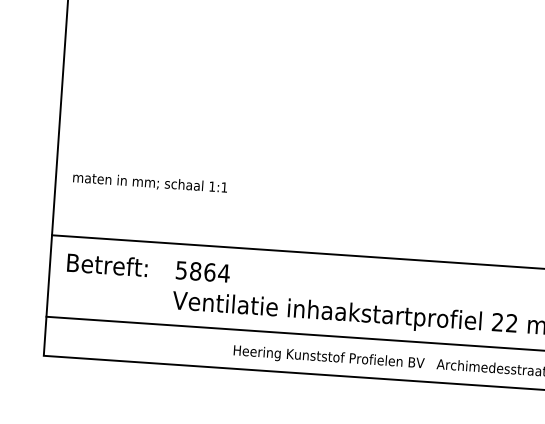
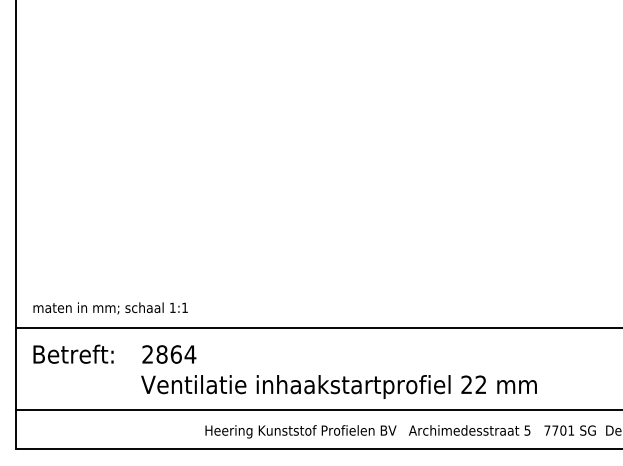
text: (150, 183) -> (110, 308), moved
text: (181, 270) -> (147, 354), 5864 -> 2864

